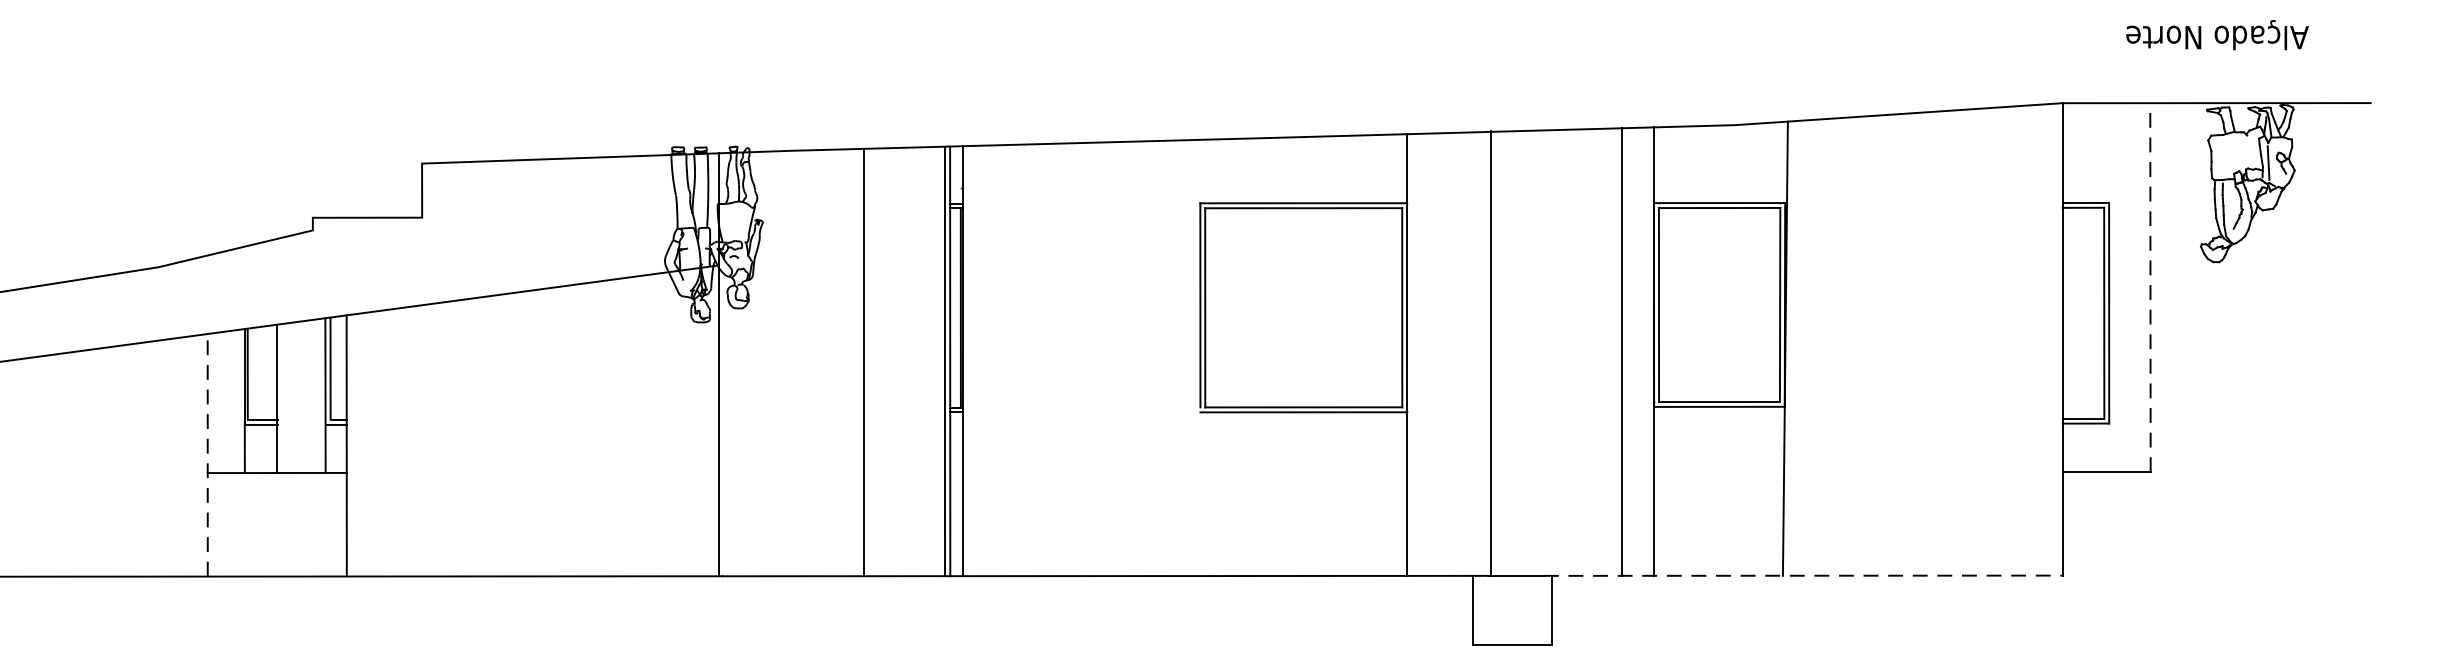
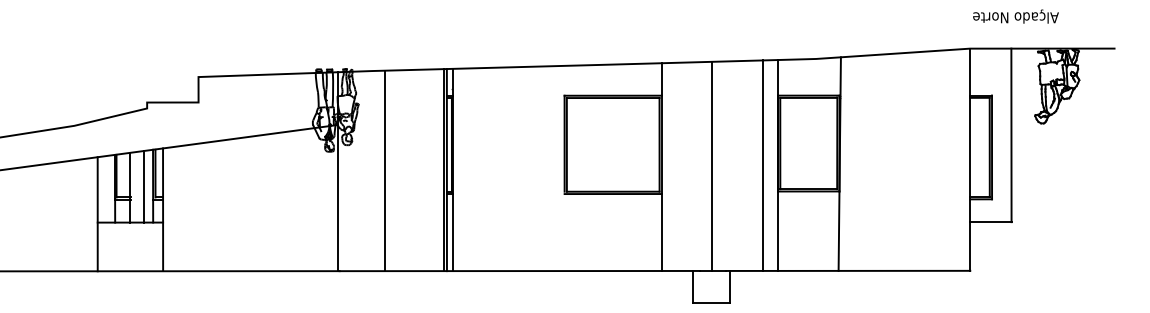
text: (2216, 34) -> (1015, 16), moved
line: (2150, 287) -> (1011, 135), dashed -> solid
line: (1491, 351) -> (711, 165), moved
line: (864, 362) -> (385, 170), moved
line: (305, 396) -> (143, 186), added
line: (207, 453) -> (97, 213), dashed -> solid
line: (1803, 574) -> (848, 270), dashed -> solid

